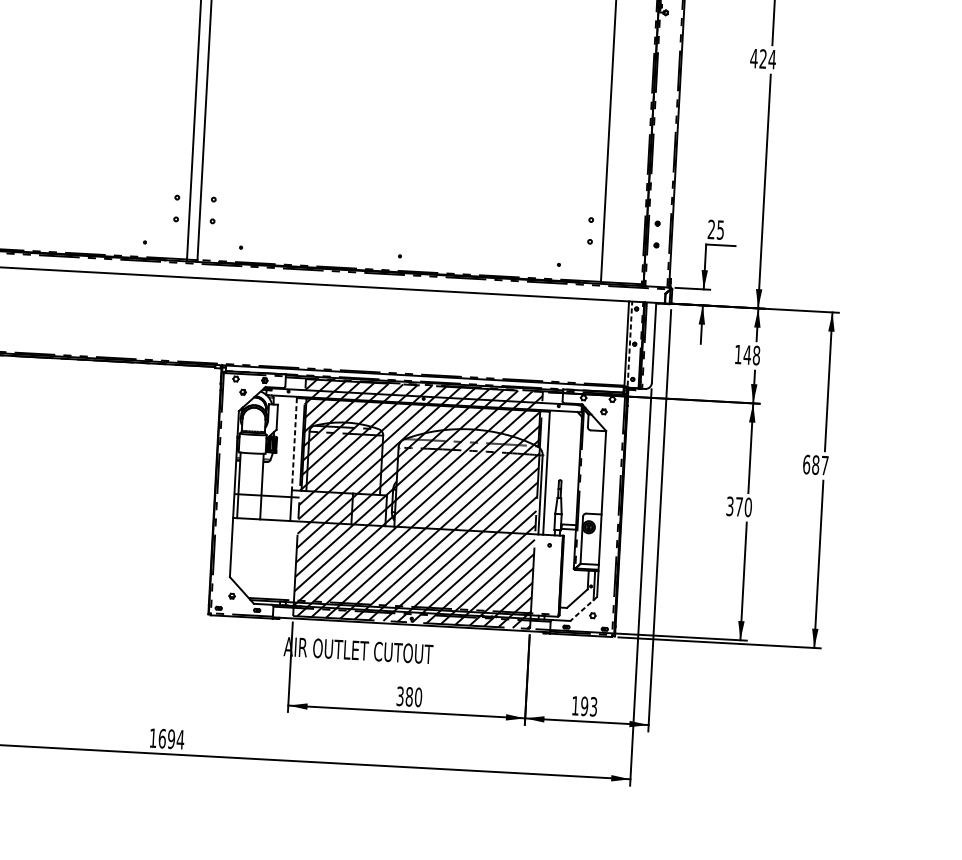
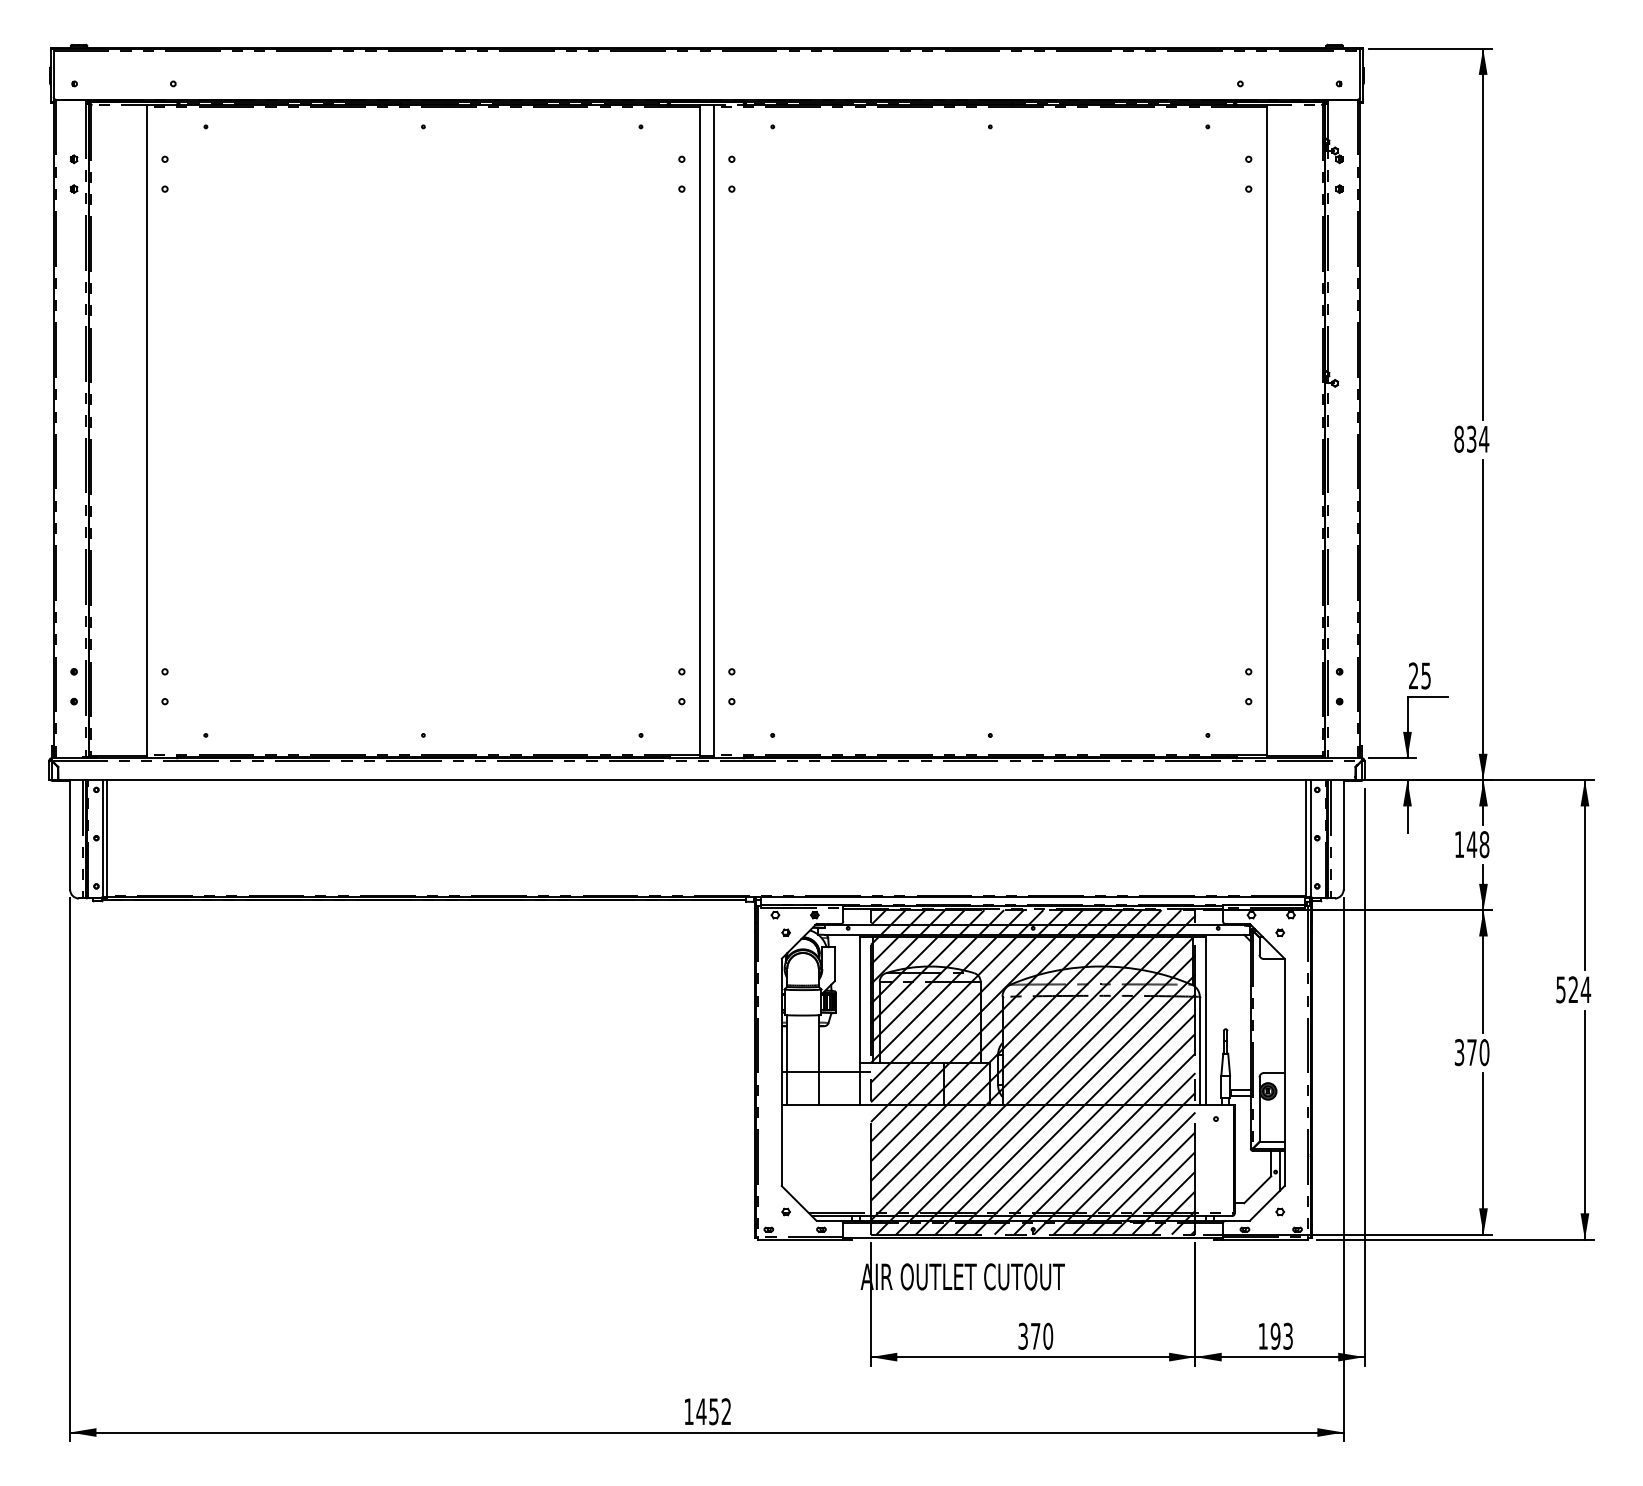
text: (758, 58) -> (1465, 438), 424 -> 834
line: (629, 343) -> (1310, 837), dashed -> solid
line: (294, 444) -> (860, 1000), dashed -> solid
text: (815, 464) -> (1573, 989), 687 -> 524
line: (583, 609) -> (1267, 1203), dashed -> solid
text: (409, 696) -> (1035, 1335), 380 -> 370
text: (171, 739) -> (713, 1411), 1694 -> 1452

